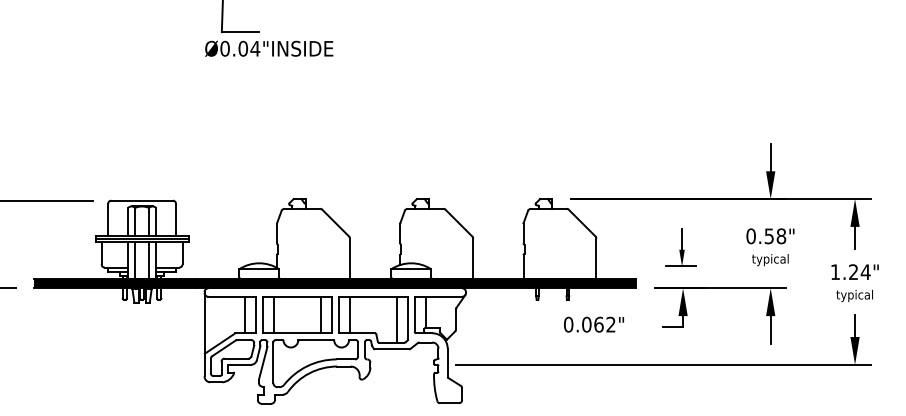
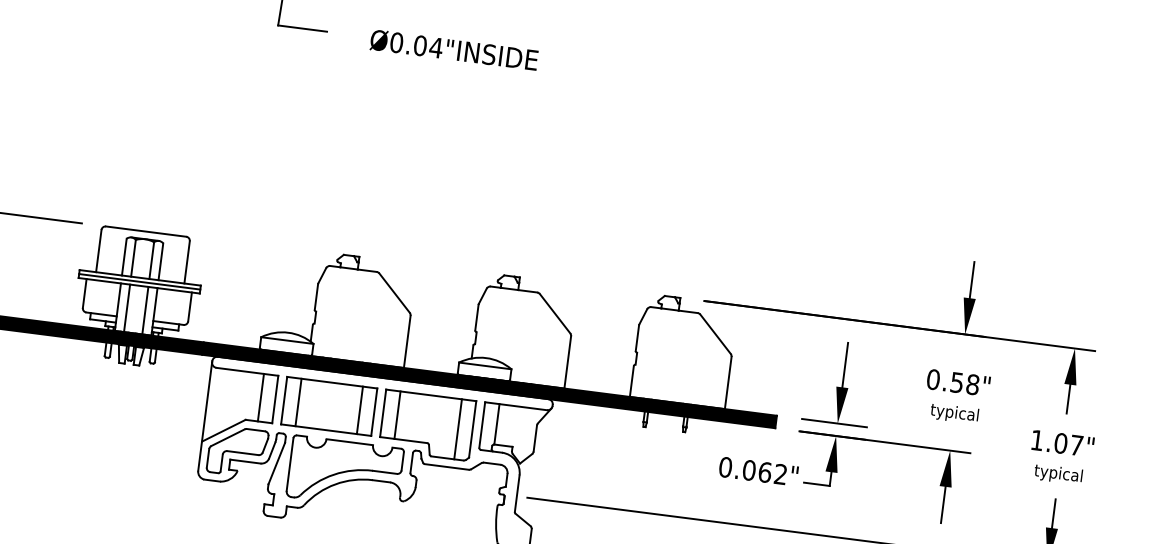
text: (269, 48) -> (454, 49), moved
part: (680, 247) -> (839, 382), size x1.67
text: (859, 272) -> (1068, 444), 1.24" -> 1.07"
text: (593, 324) -> (758, 471), moved

